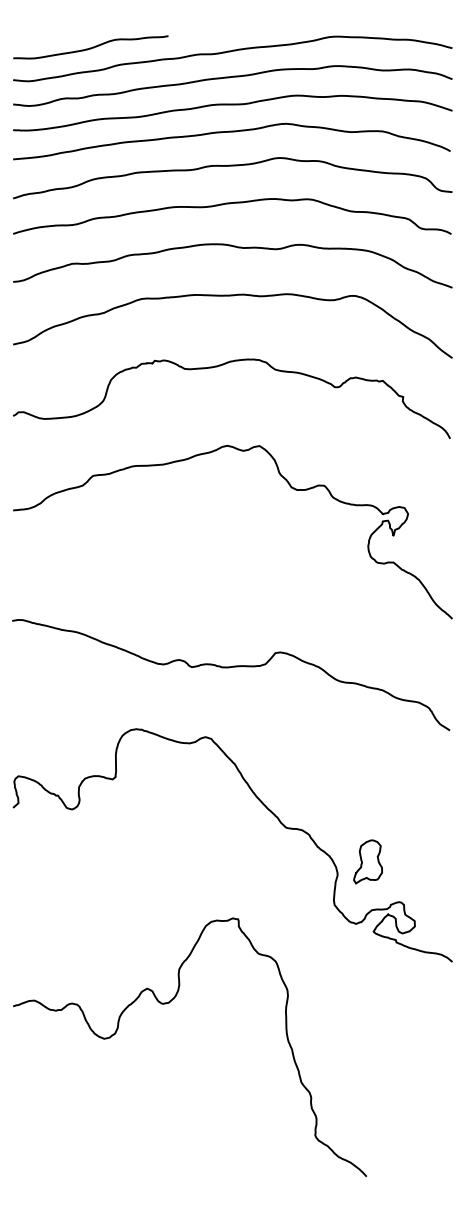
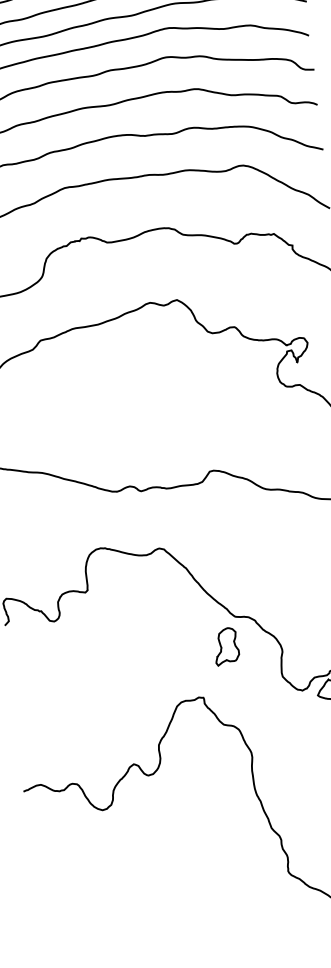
part: (367, 861) -> (225, 646), moved

